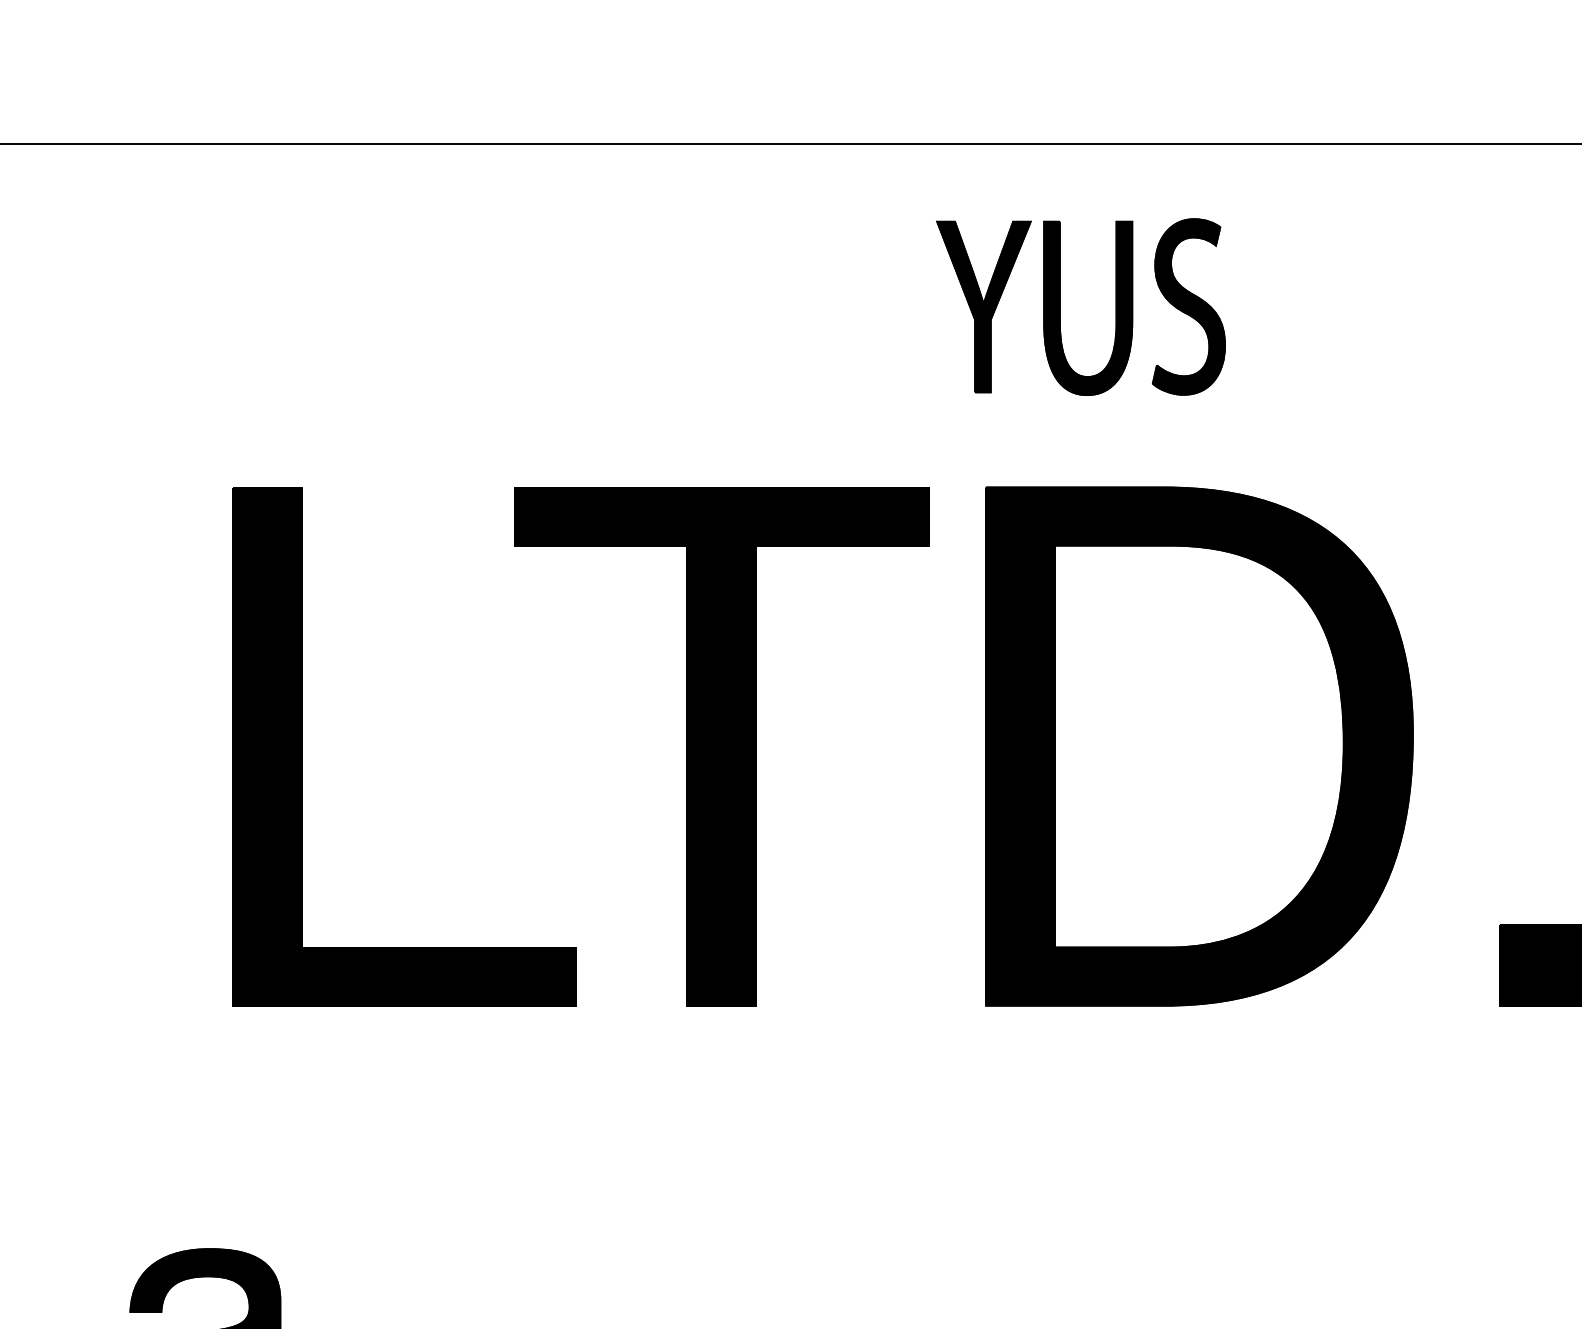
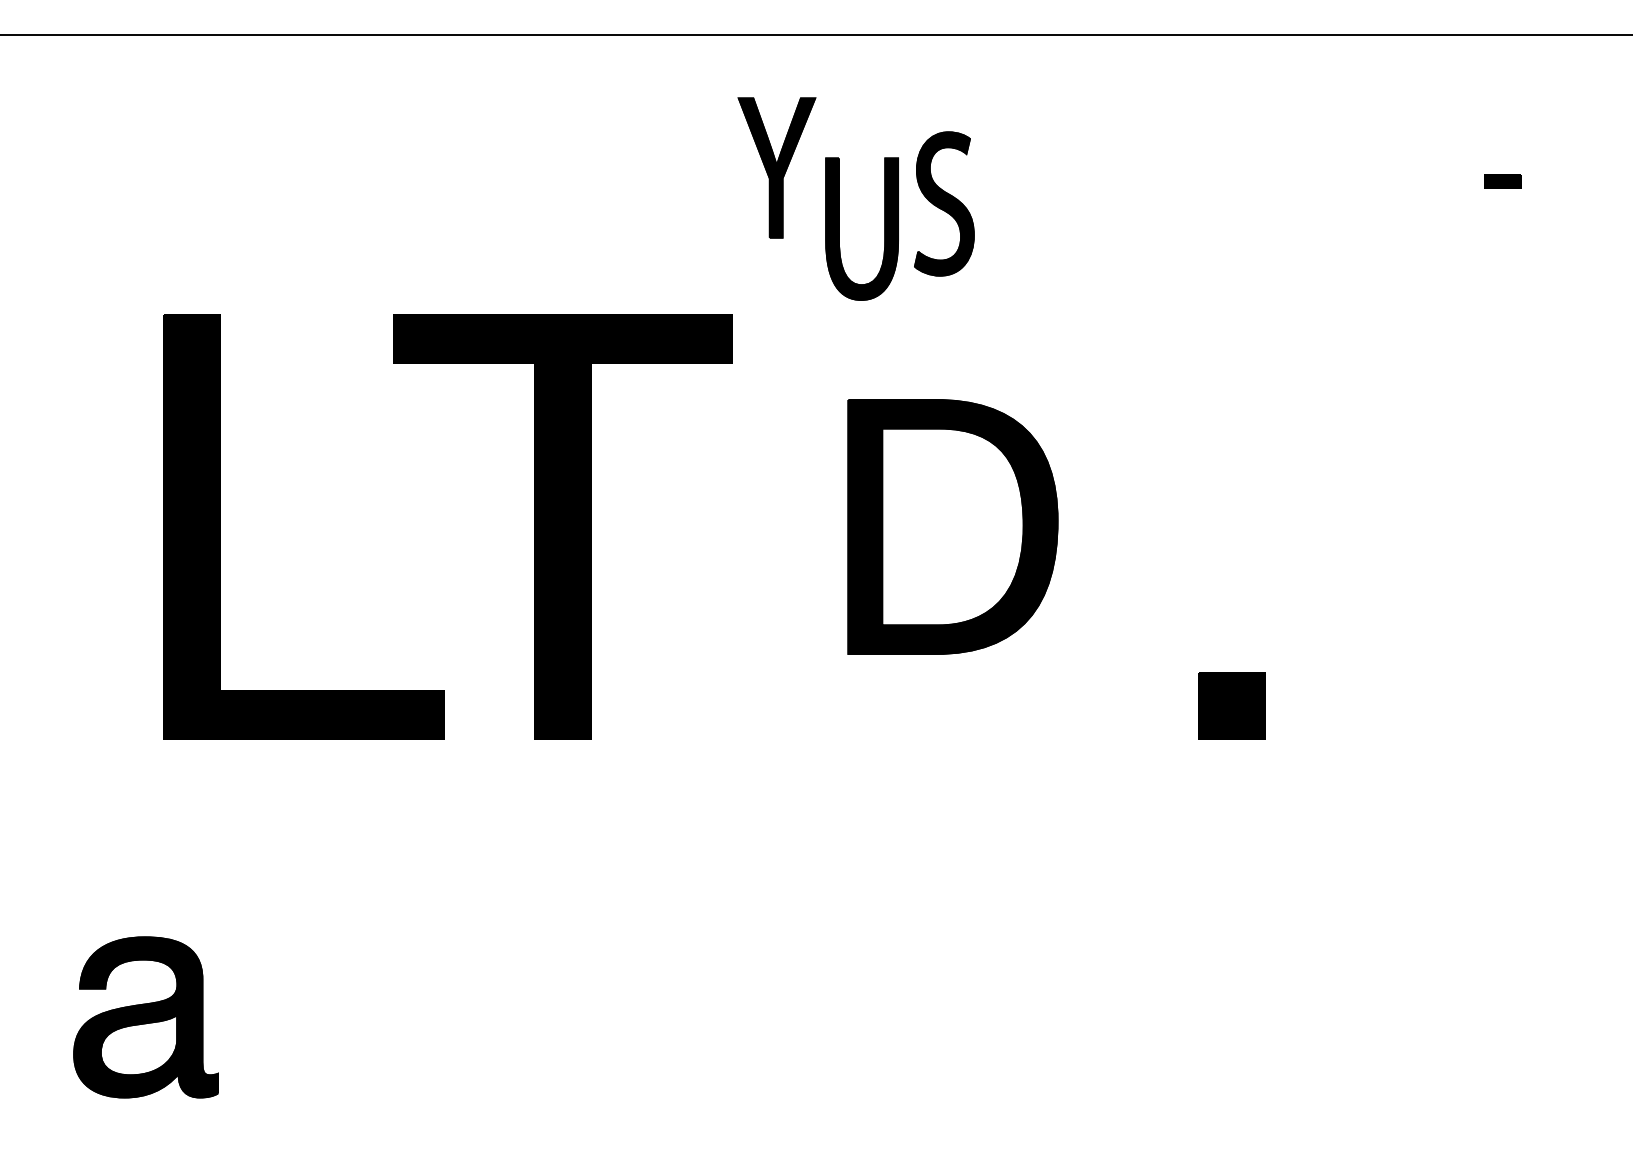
part: (1189, 306) -> (944, 203), moved
part: (1060, 307) -> (839, 228), moved
part: (1198, 745) -> (952, 526), size x0.6

